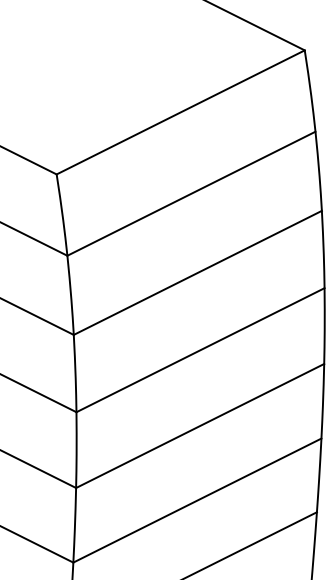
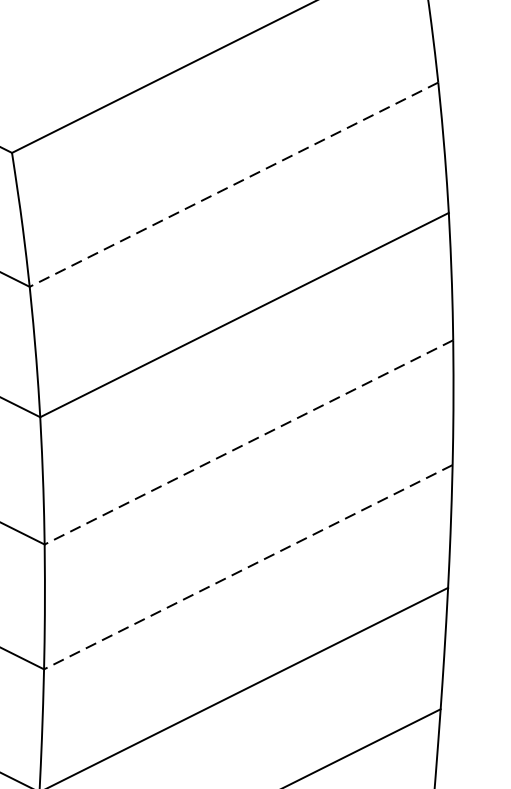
line: (191, 193) -> (234, 184), solid -> dashed
line: (200, 350) -> (248, 442), solid -> dashed
line: (200, 426) -> (248, 568), solid -> dashed

